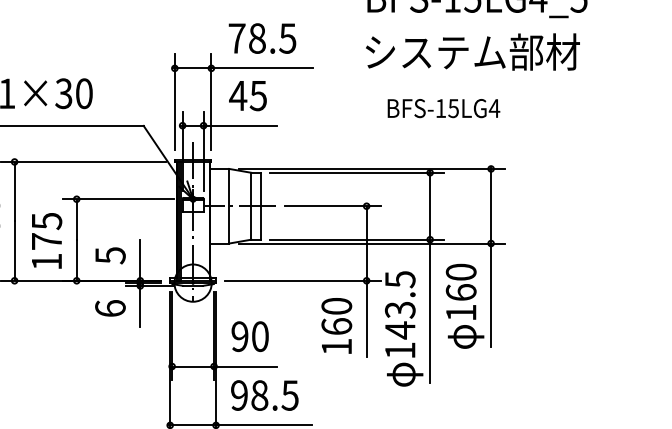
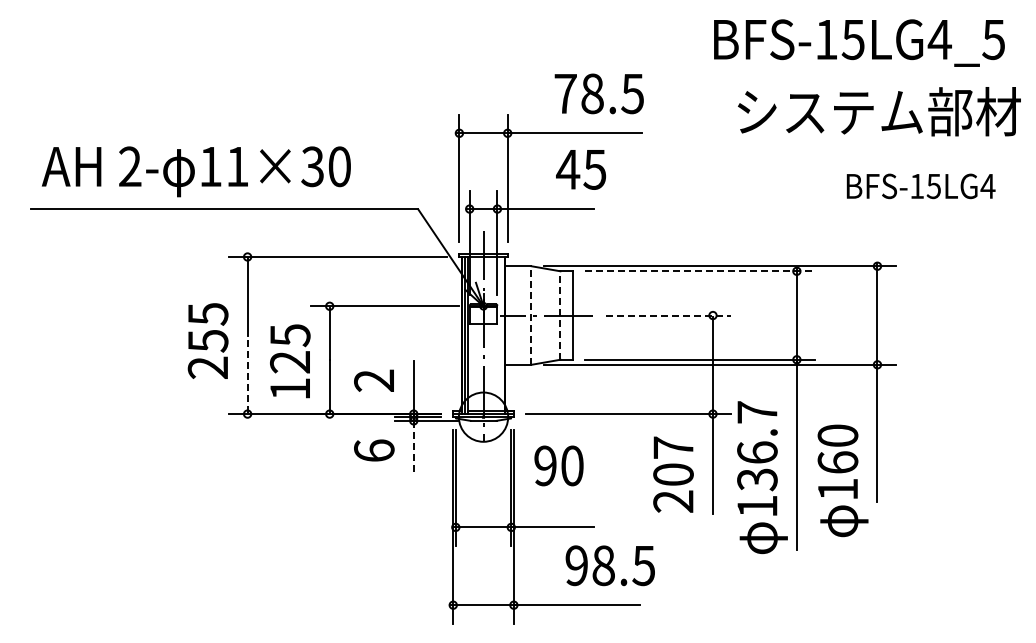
text: (261, 38) -> (598, 93), moved
text: (472, 51) -> (879, 111), moved
text: (247, 95) -> (580, 169), moved
text: (443, 108) -> (920, 186), moved
line: (357, 172) -> (700, 271), solid -> dashed
line: (229, 206) -> (531, 315), solid -> dashed
line: (251, 206) -> (560, 315), solid -> dashed
line: (333, 206) -> (668, 315), solid -> dashed
text: (46, 241) -> (289, 362), 175 -> 125
line: (14, 250) -> (247, 374), solid -> dashed
text: (110, 255) -> (374, 380), 5 -> 2
text: (400, 305) -> (757, 446), 143.5 -> 136.7
line: (140, 306) -> (413, 448), solid -> dashed
text: (464, 306) -> (842, 480), moved
text: (336, 326) -> (673, 474), 160 -> 207
text: (249, 336) -> (558, 465), moved
text: (264, 395) -> (609, 565), moved

